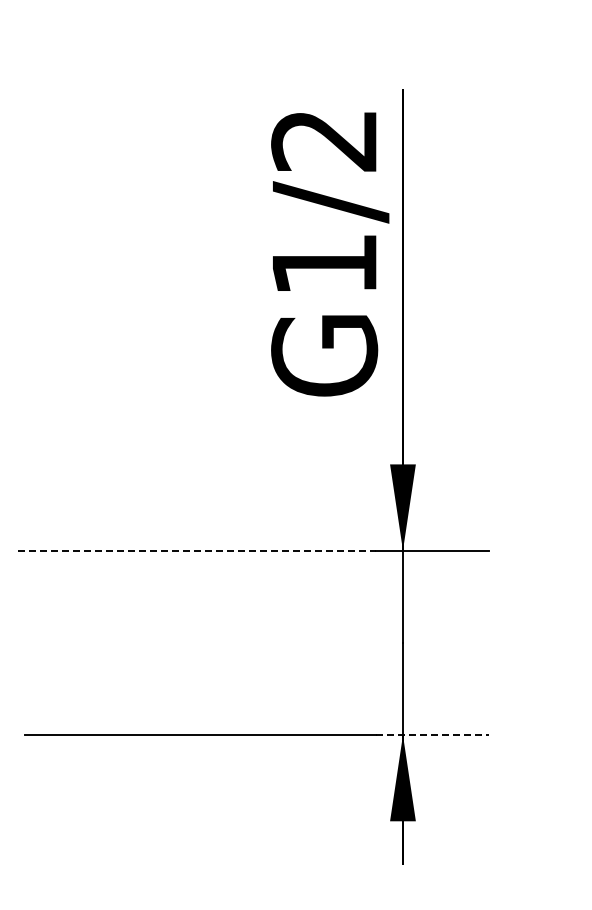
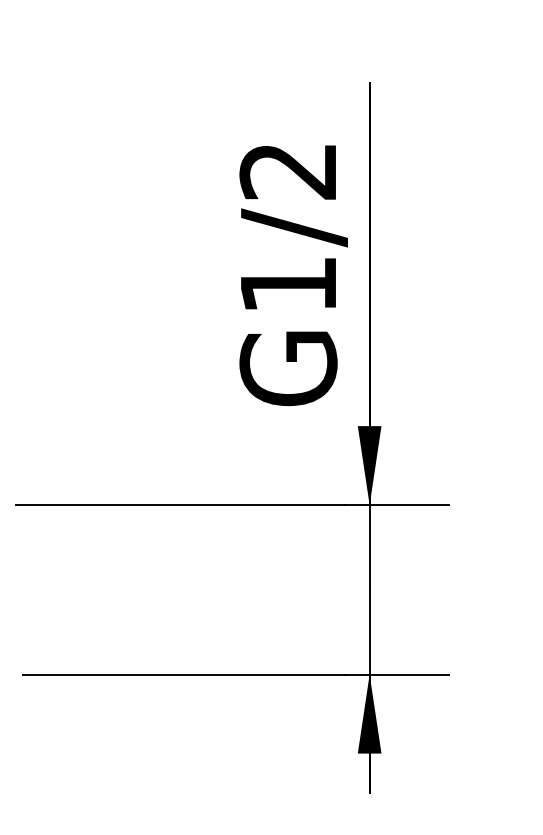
text: (330, 254) -> (293, 275), moved
line: (197, 550) -> (181, 505), dashed -> solid
line: (432, 735) -> (396, 674), dashed -> solid

